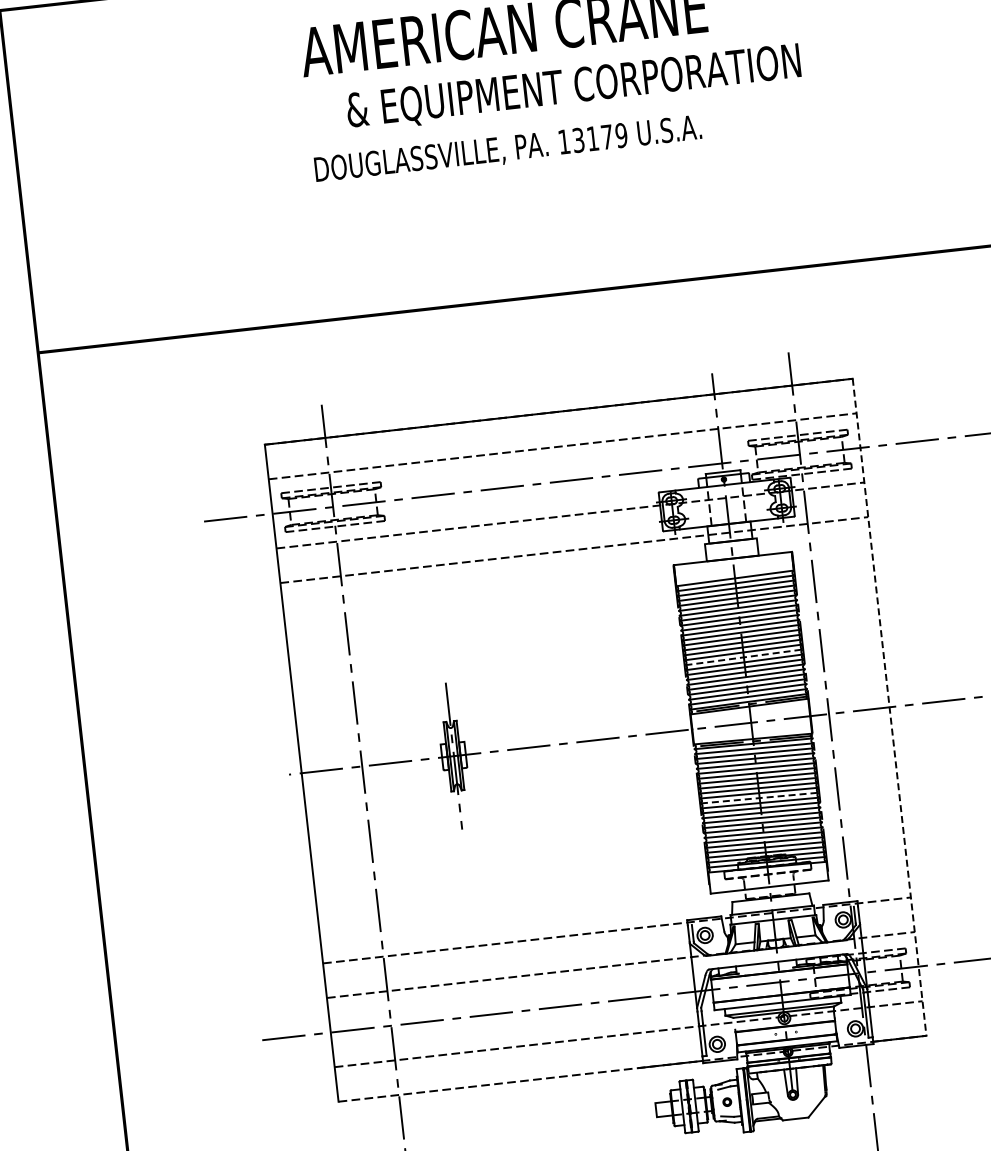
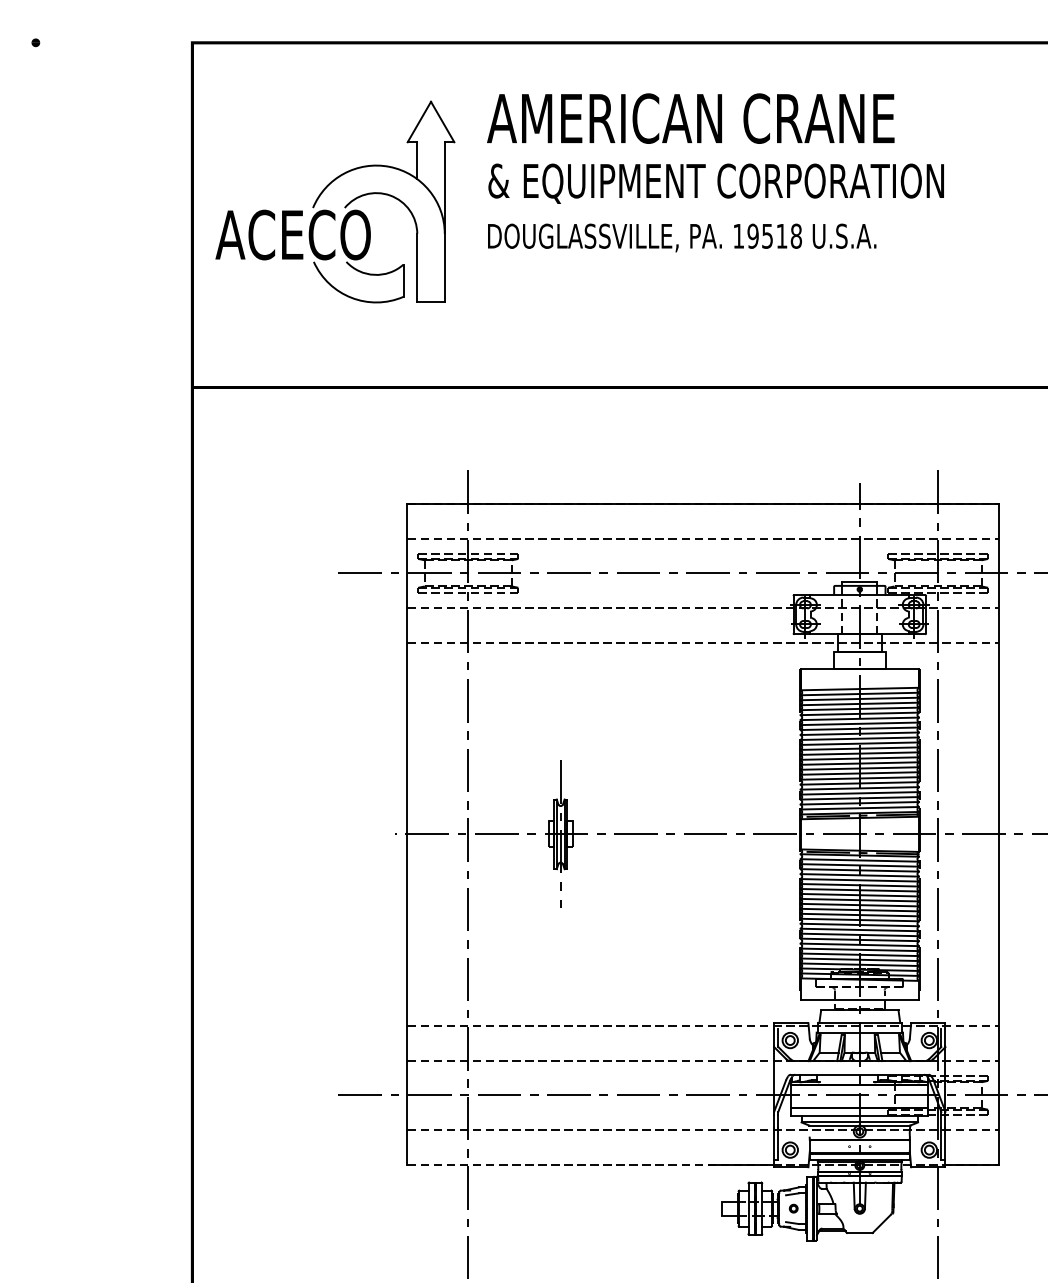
text: (573, 87) -> (715, 183), moved
text: (599, 137) -> (774, 235), 13179 -> 19518
part: (169, 156) -> (344, 206), added
line: (744, 657) -> (860, 768), dashed -> solid
line: (890, 707) -> (999, 834), dashed -> solid
line: (760, 798) -> (860, 910), dashed -> solid

